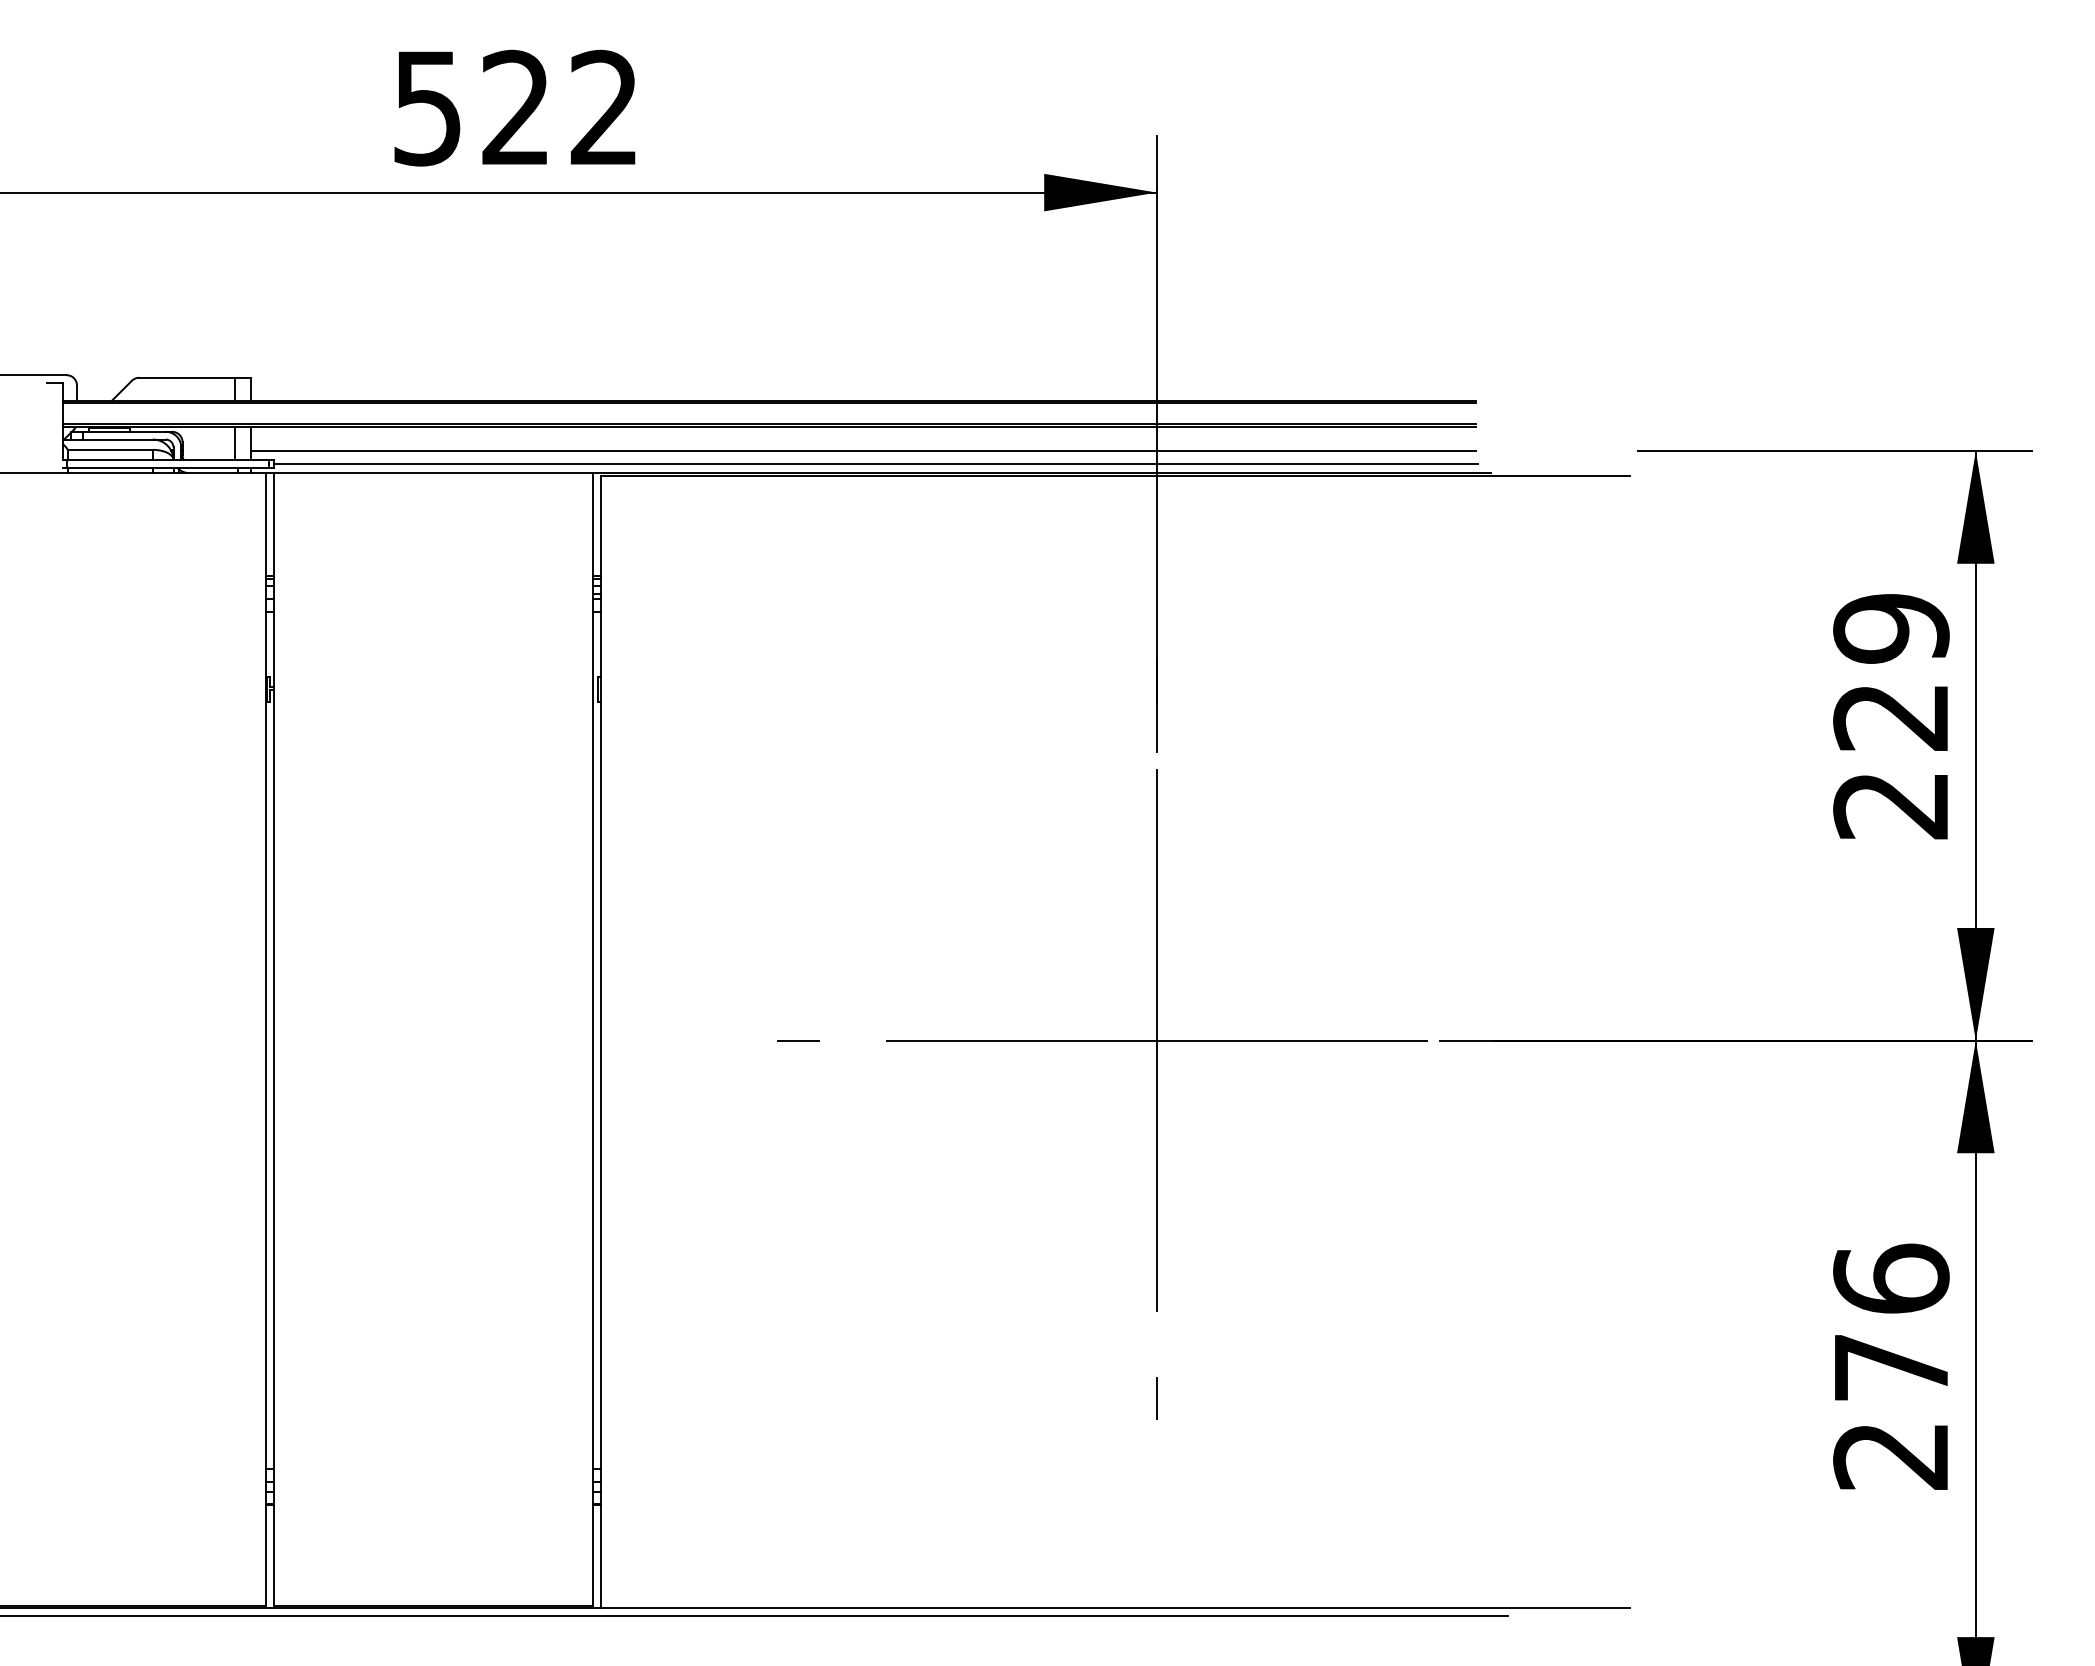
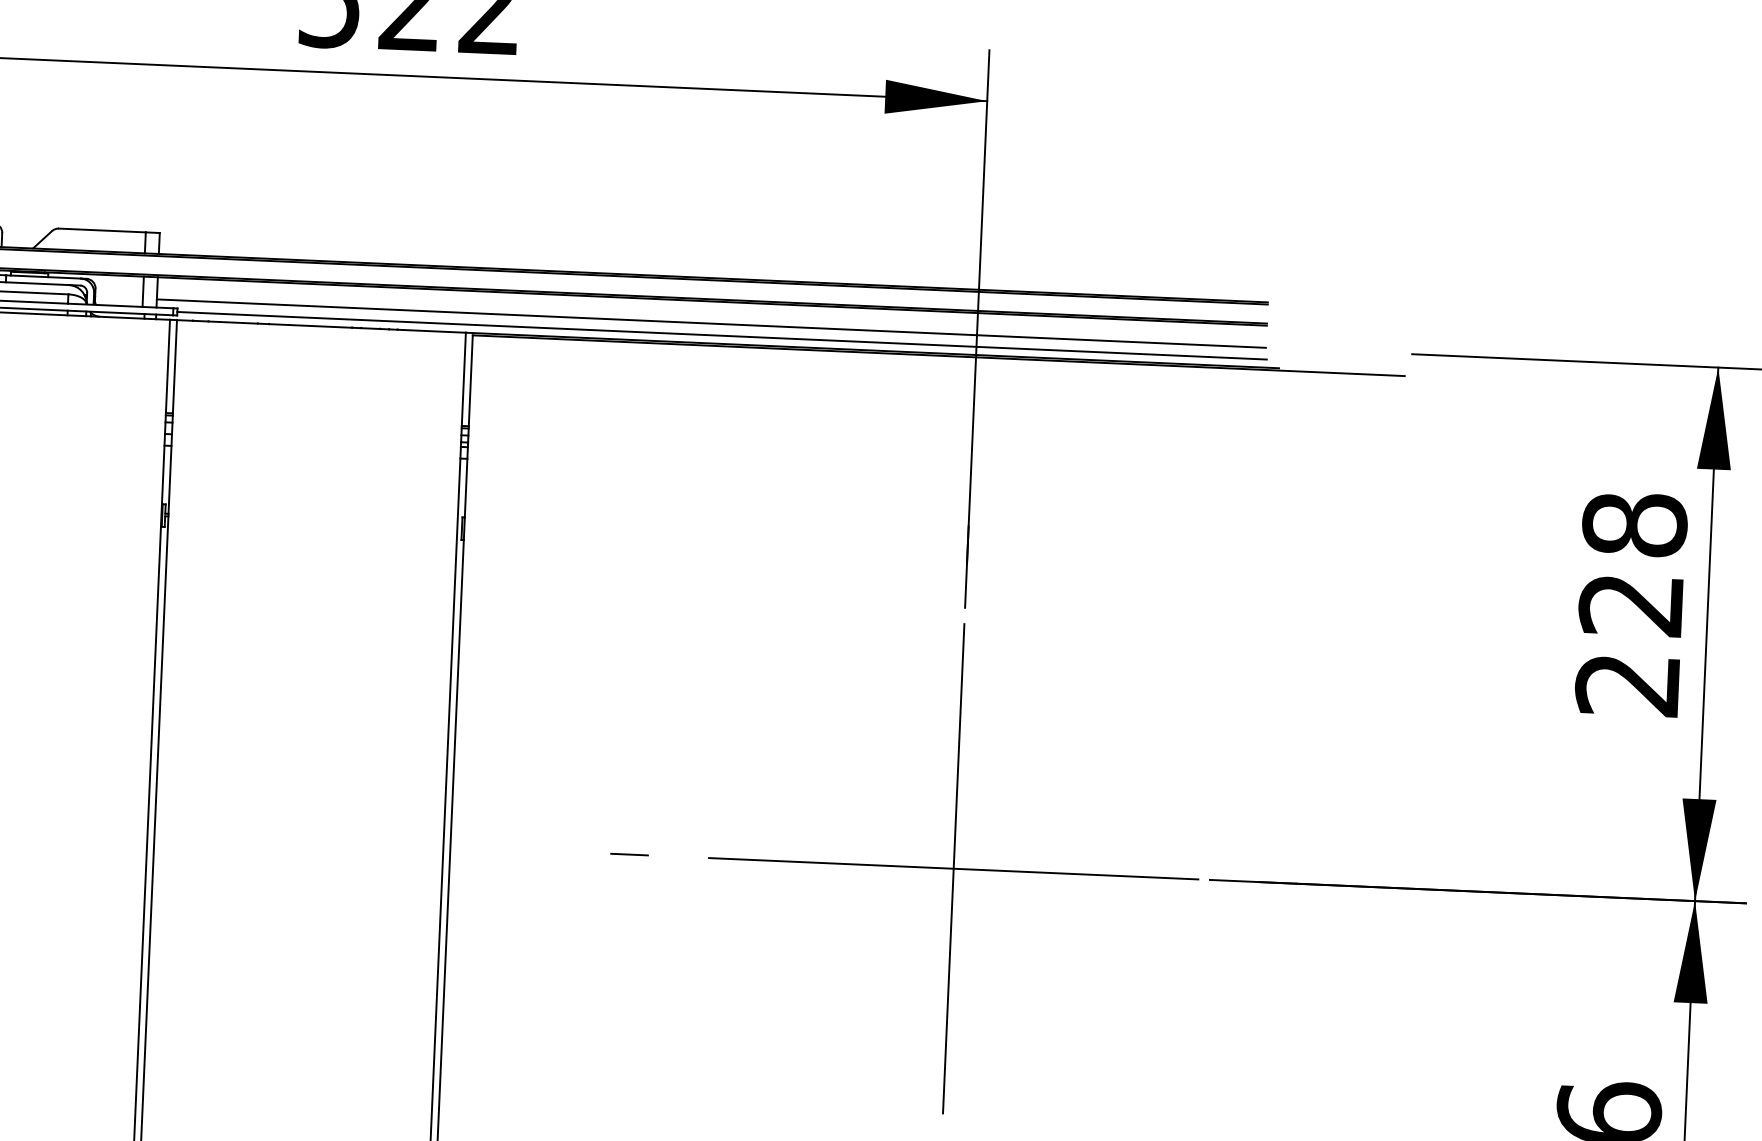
text: (1891, 628) -> (1634, 524), 229 -> 228

